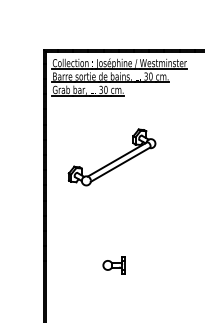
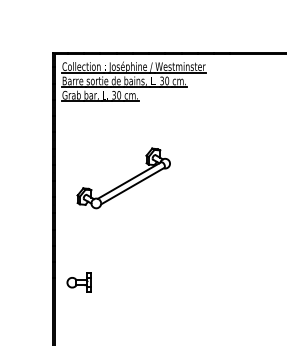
part: (111, 157) -> (123, 178), moved
part: (113, 265) -> (78, 282), moved

